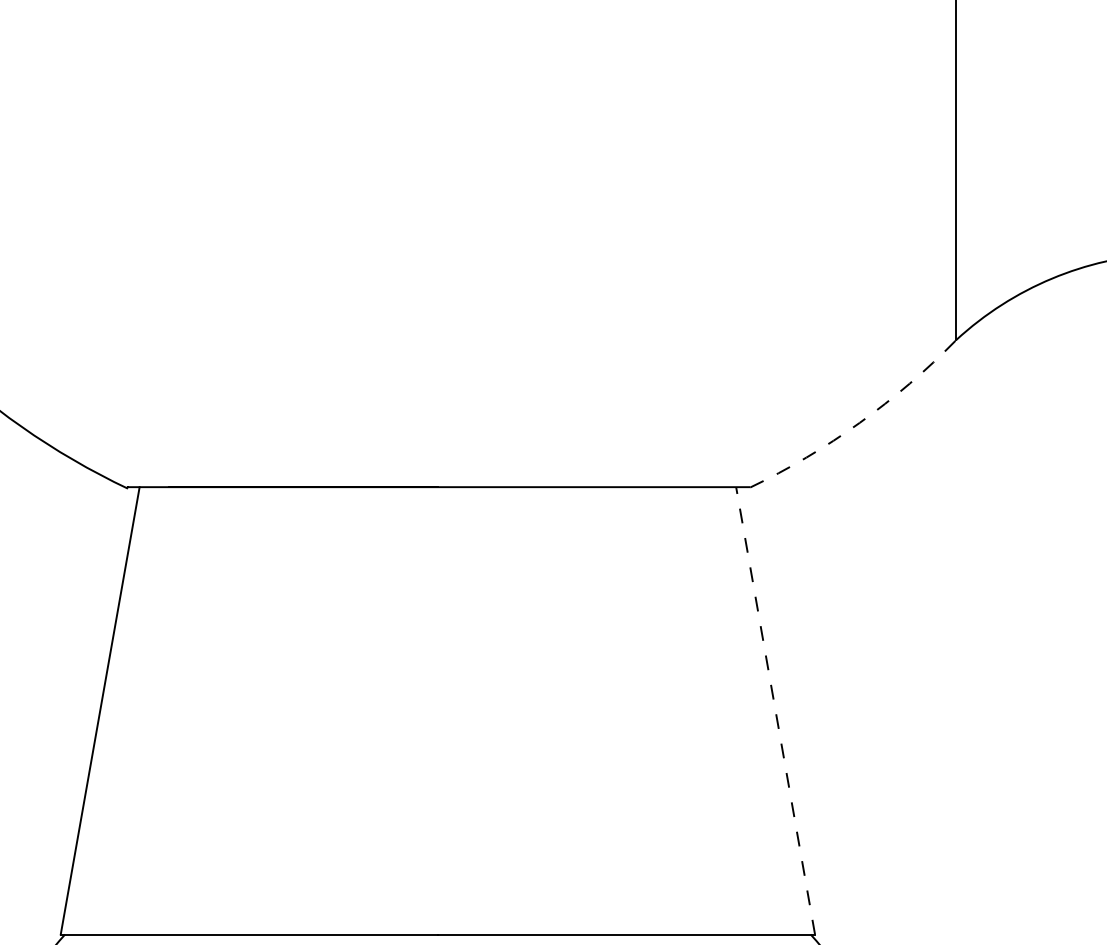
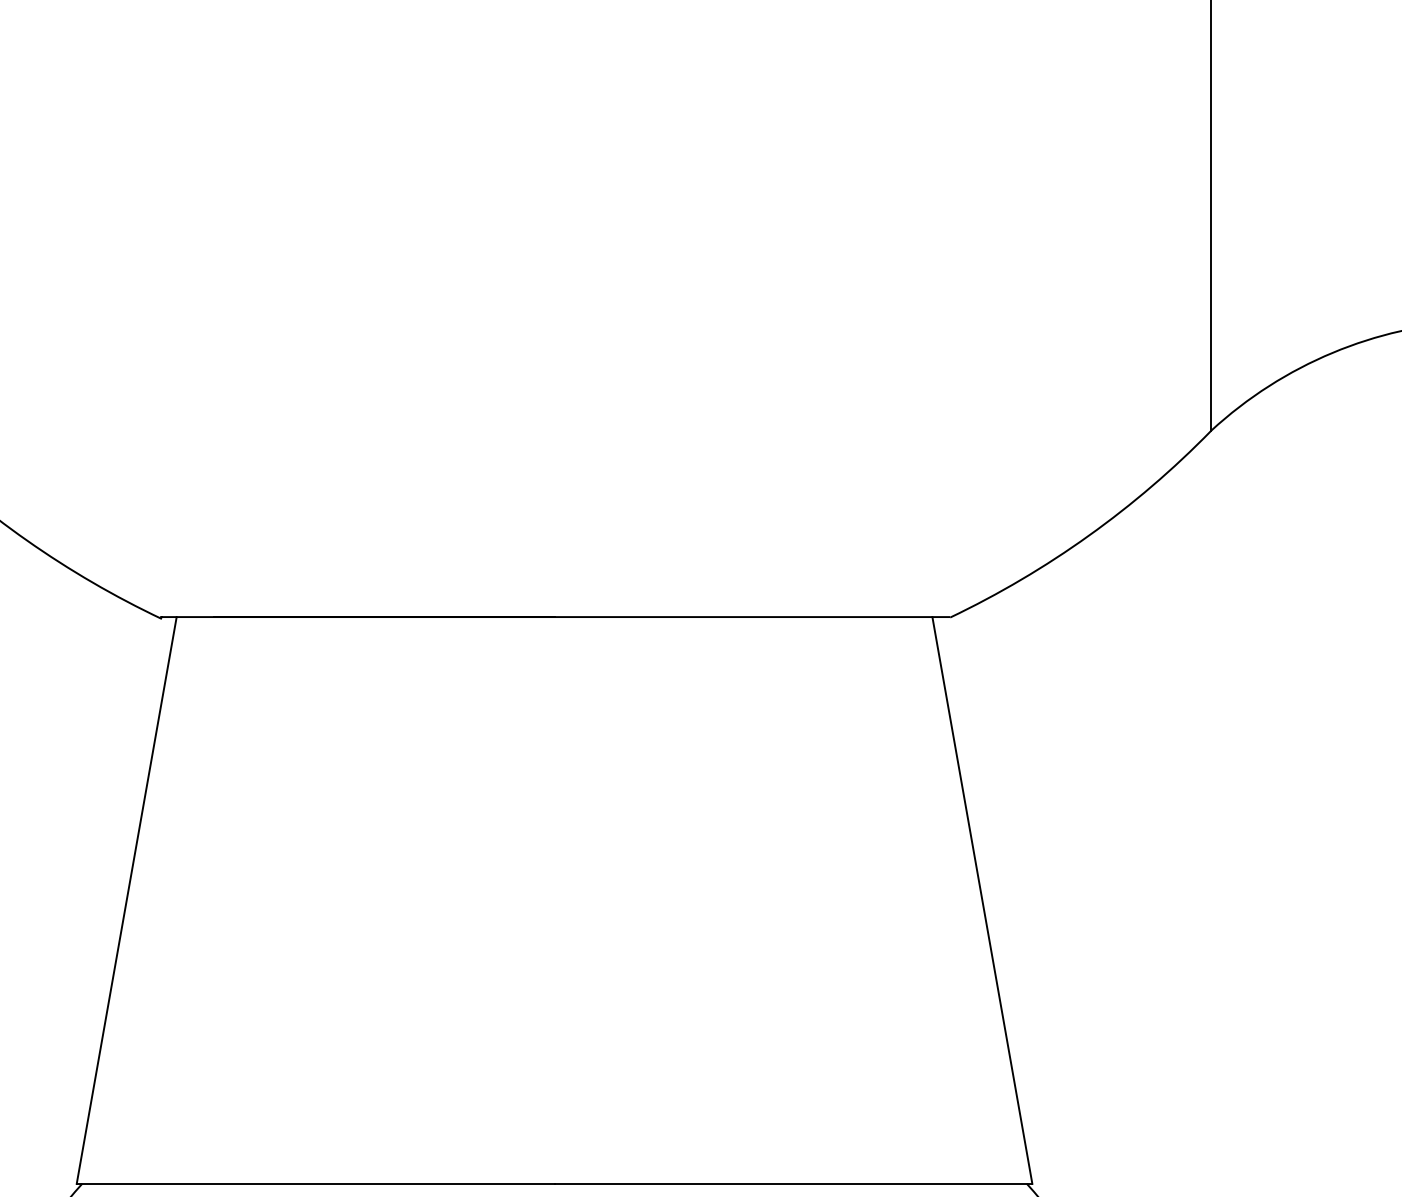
arc: (859, 422) -> (1088, 535), dashed -> solid
line: (775, 710) -> (982, 900), dashed -> solid

